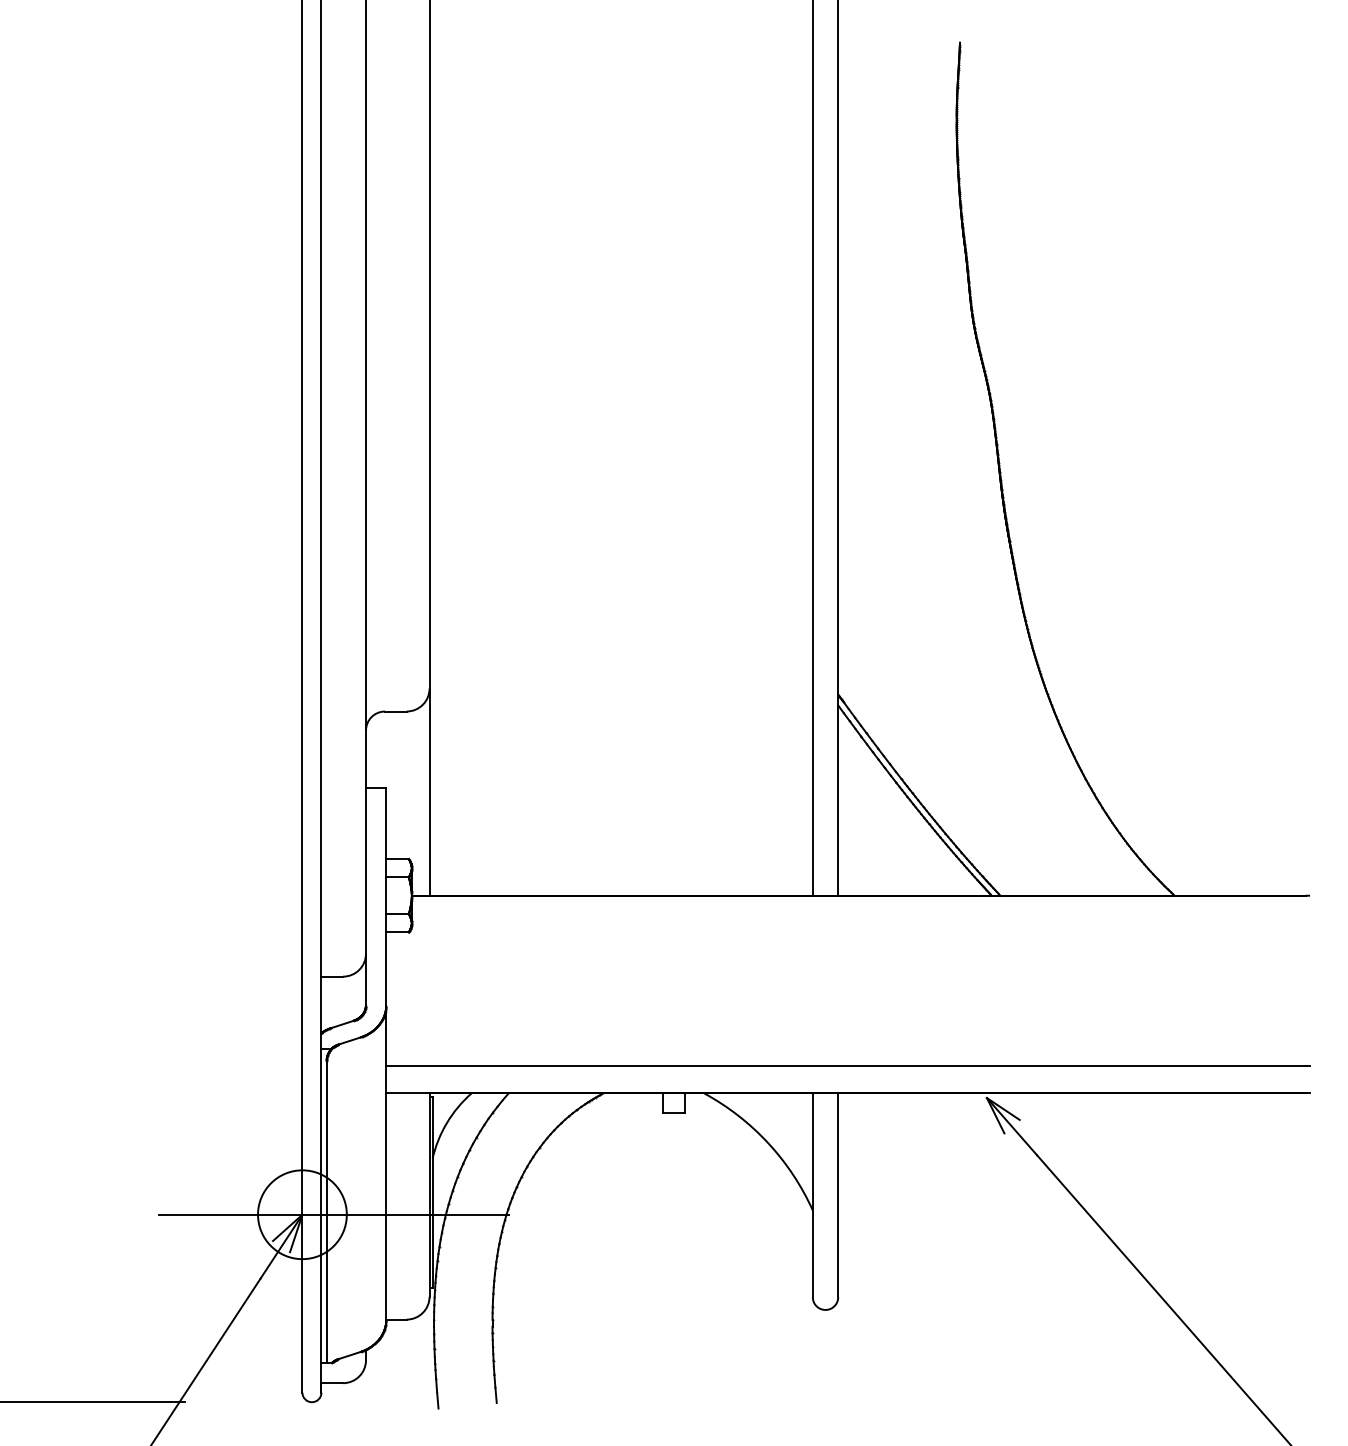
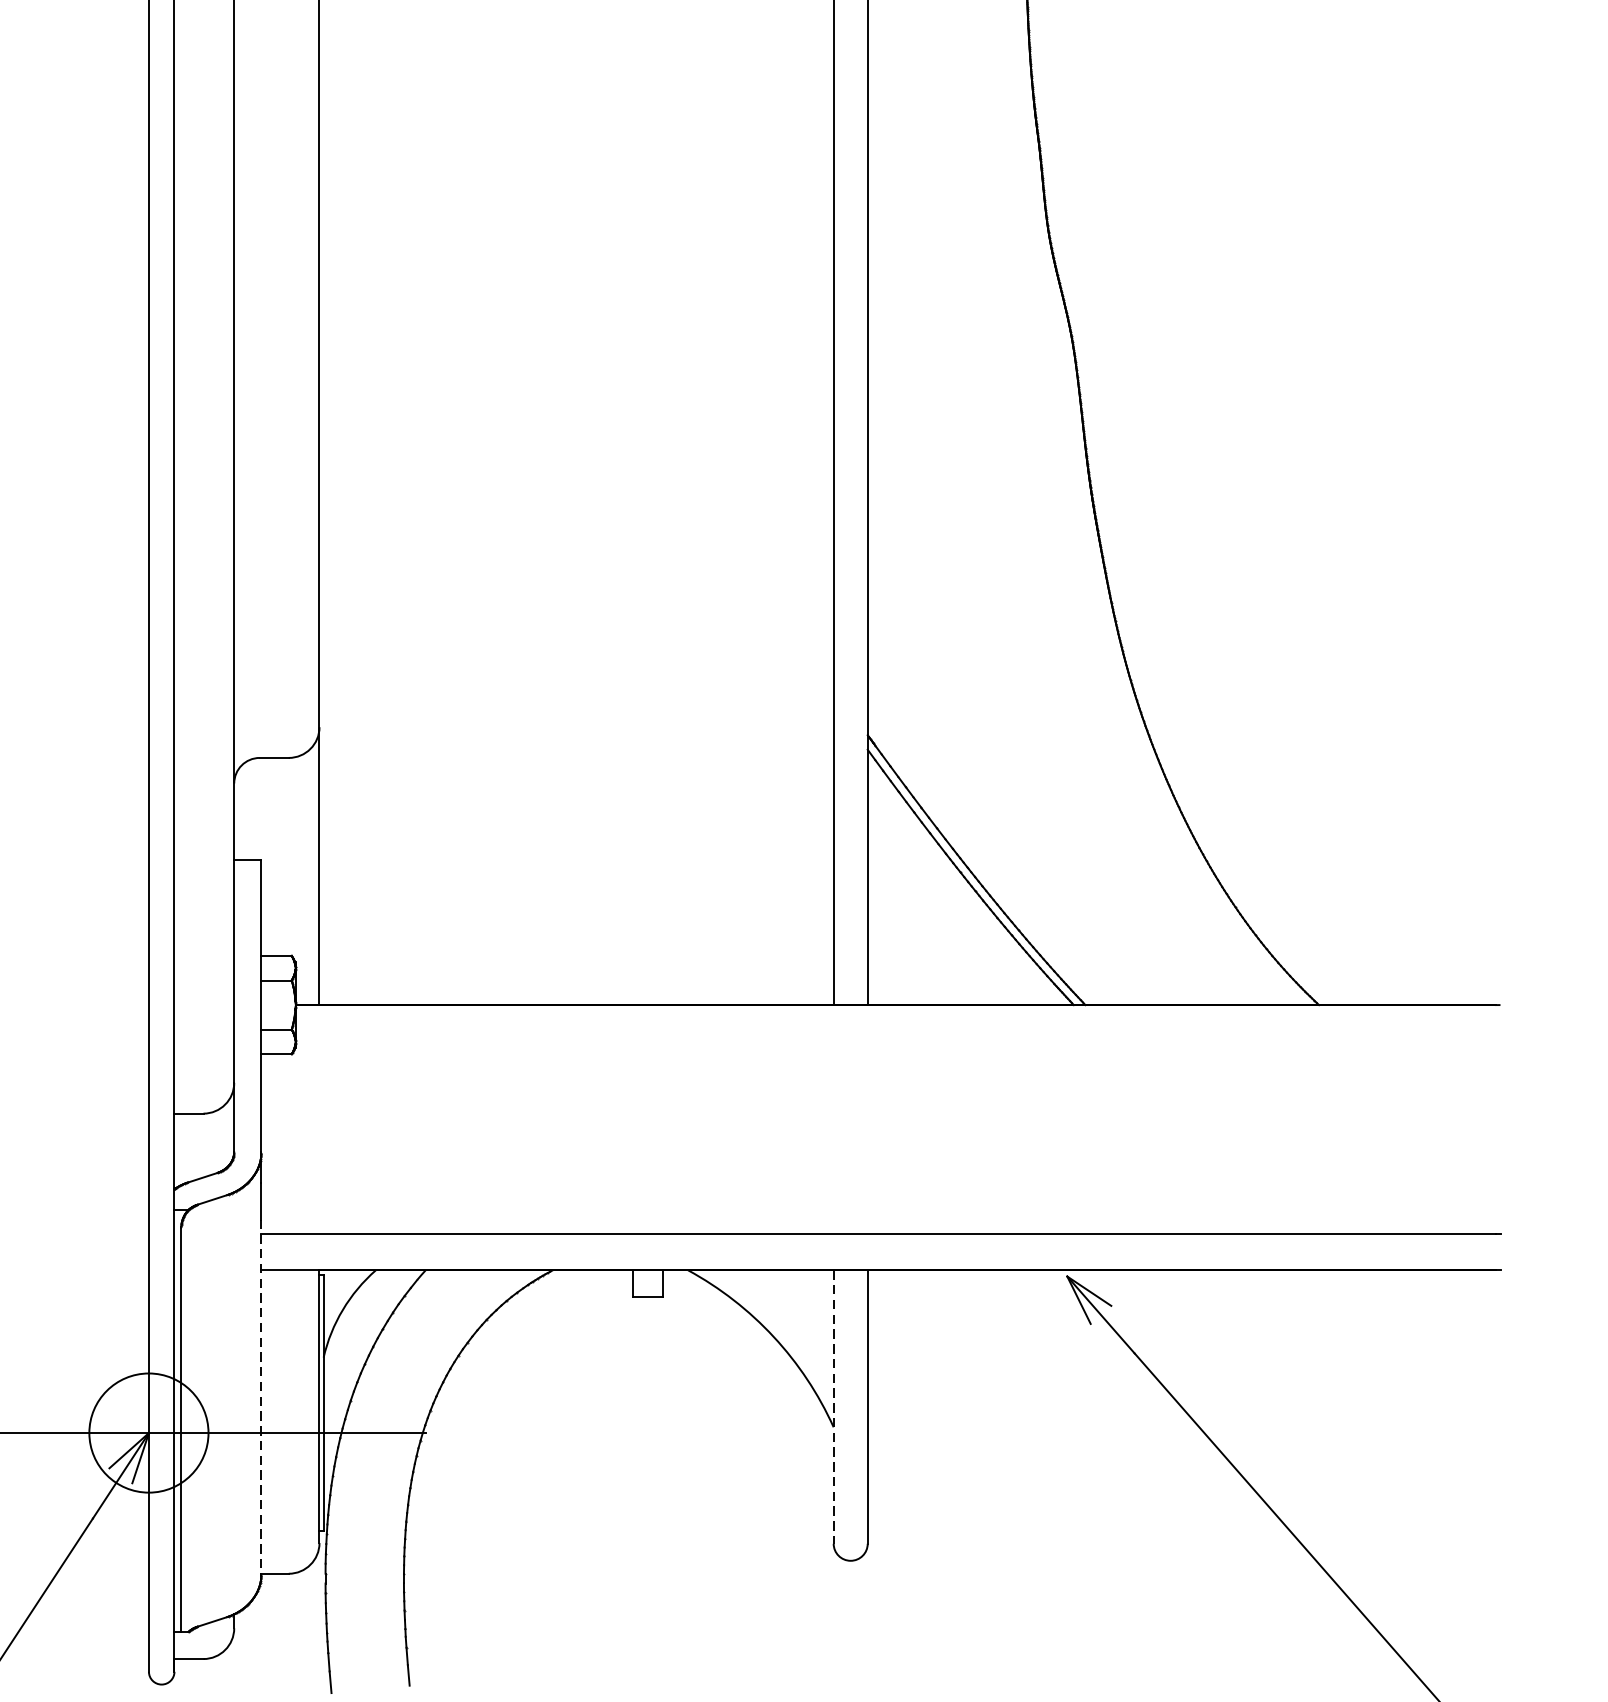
line: (386, 1188) -> (261, 1397), solid -> dashed
line: (812, 1195) -> (833, 1407), solid -> dashed

